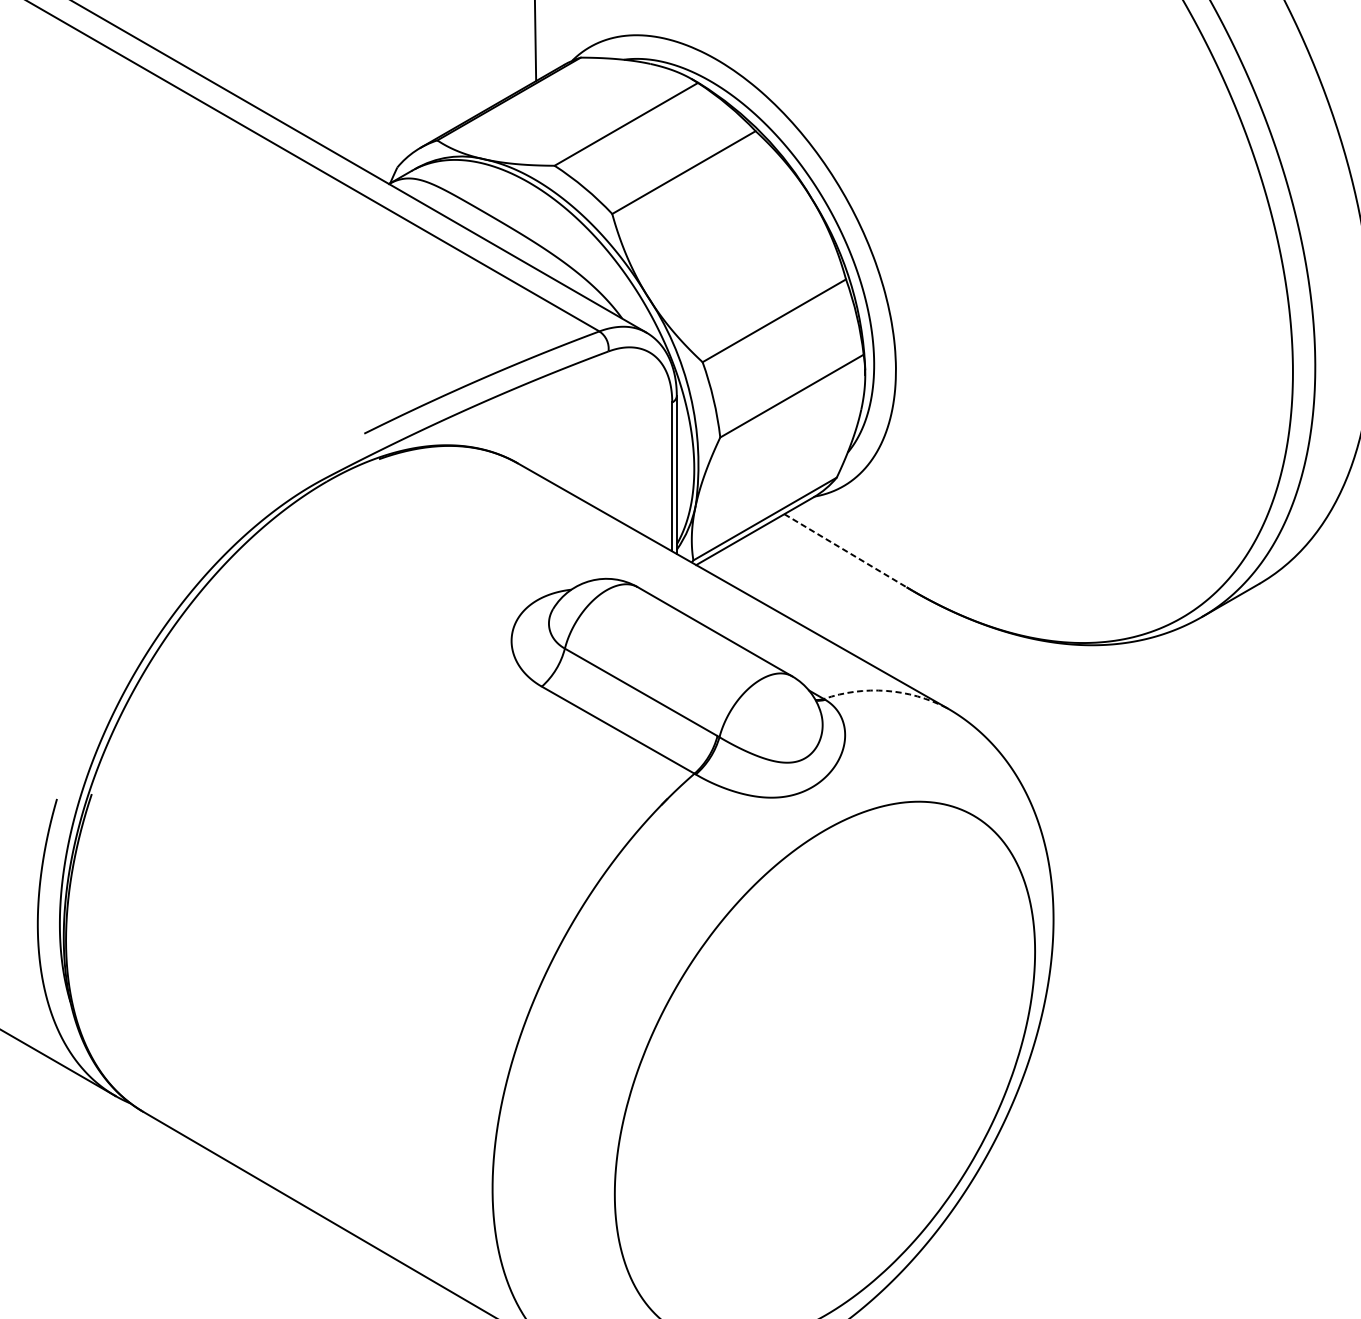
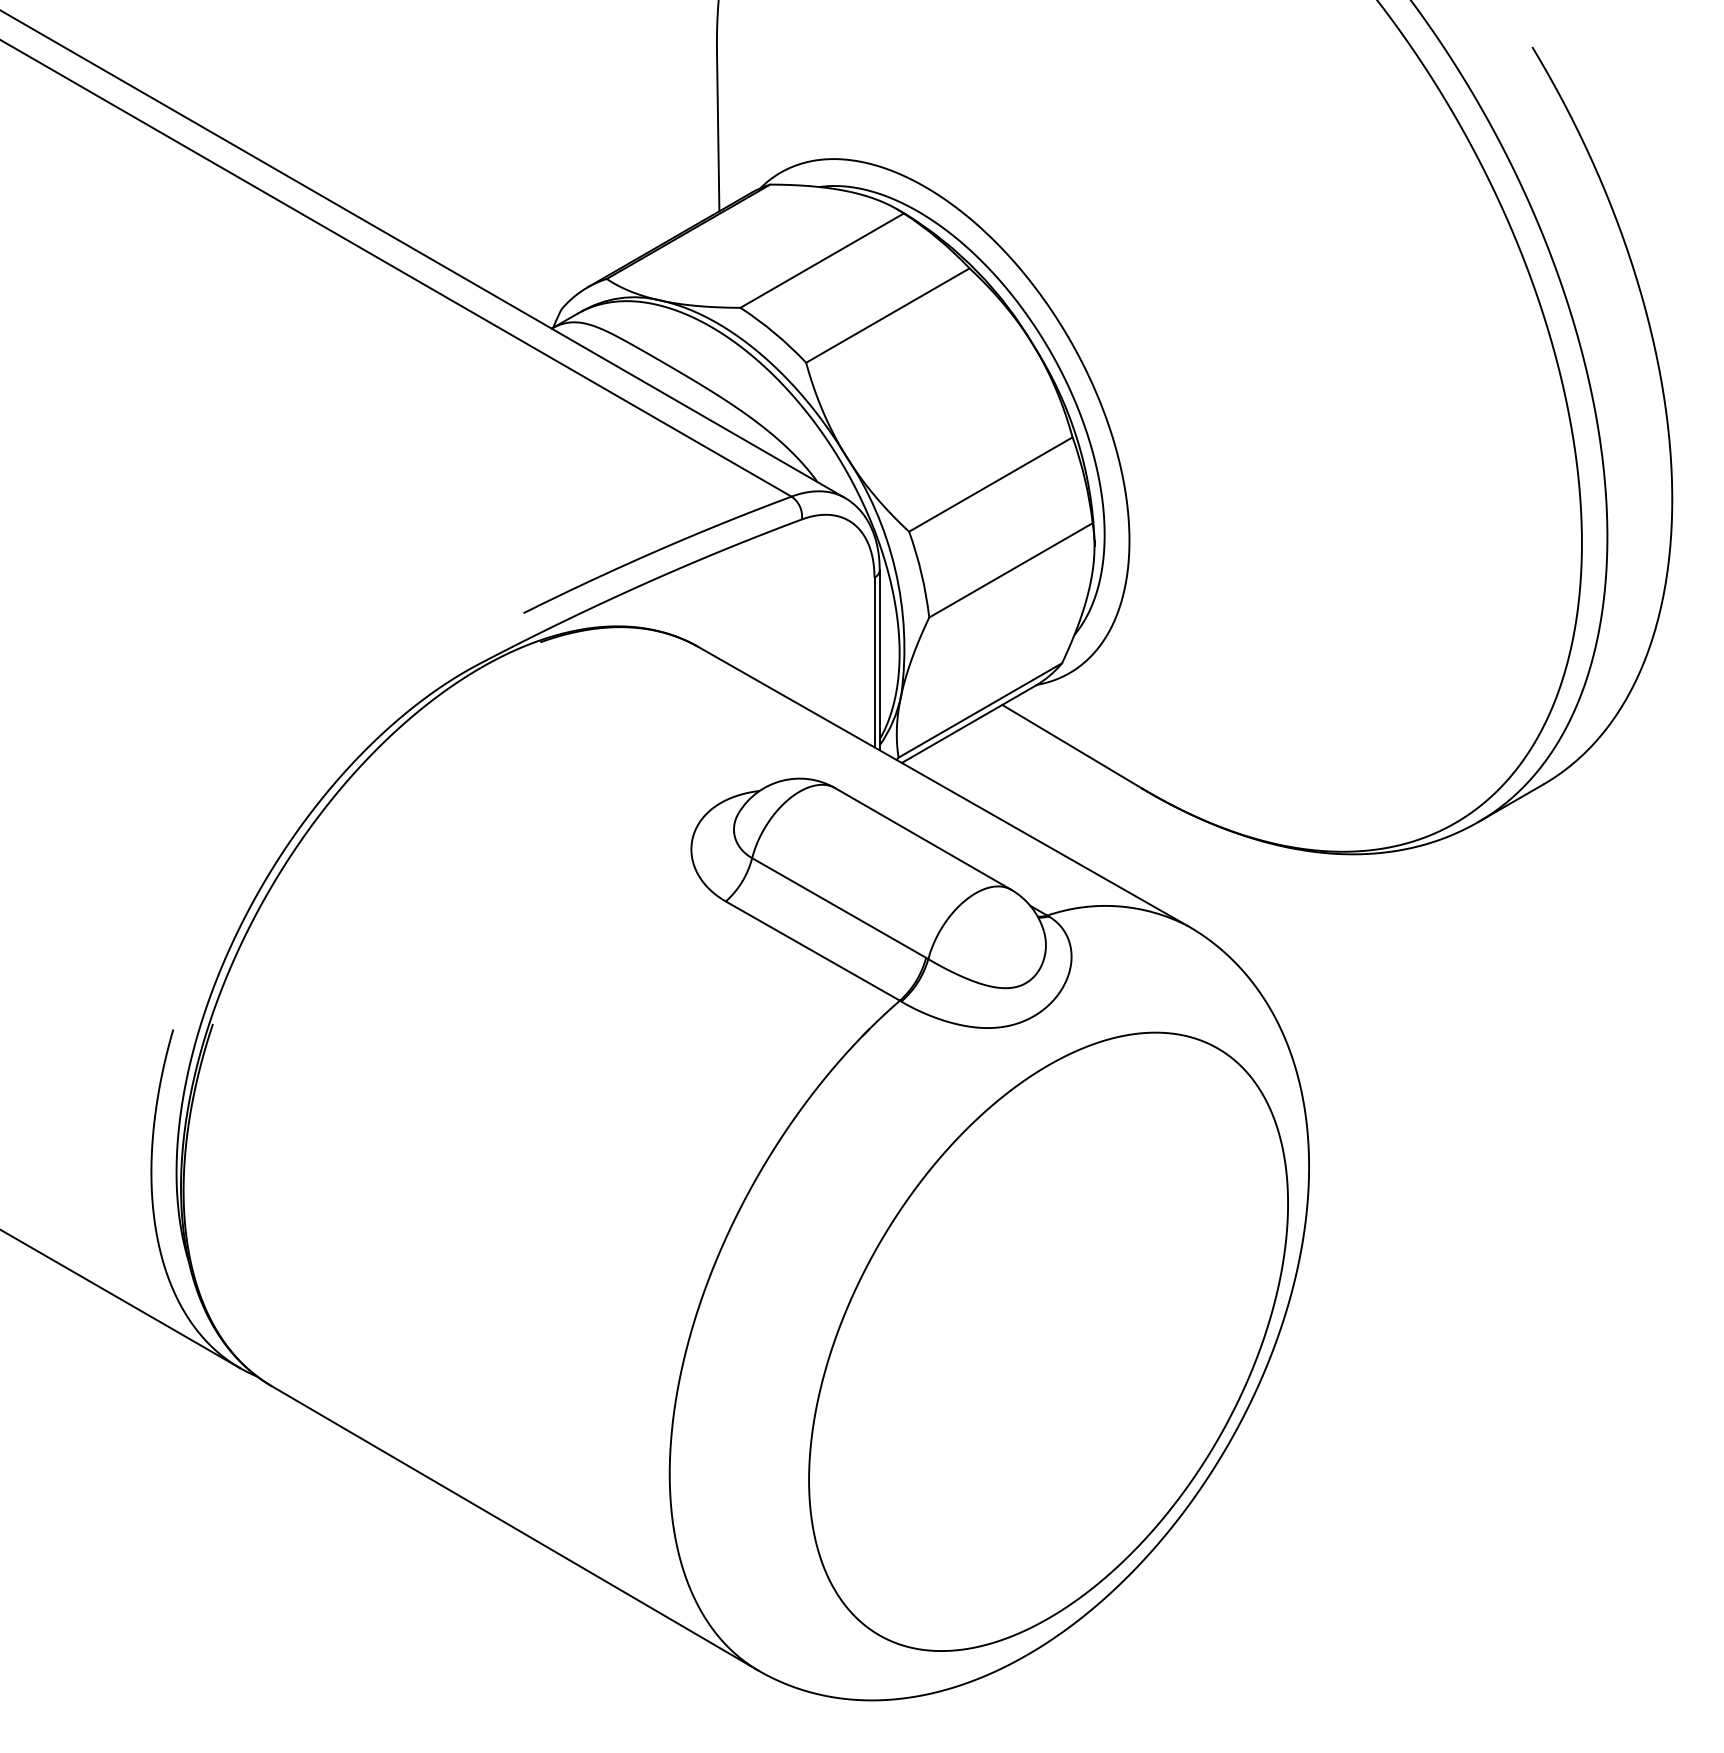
line: (845, 550) -> (1072, 746), dashed -> solid
arc: (886, 691) -> (1118, 906), dashed -> solid

